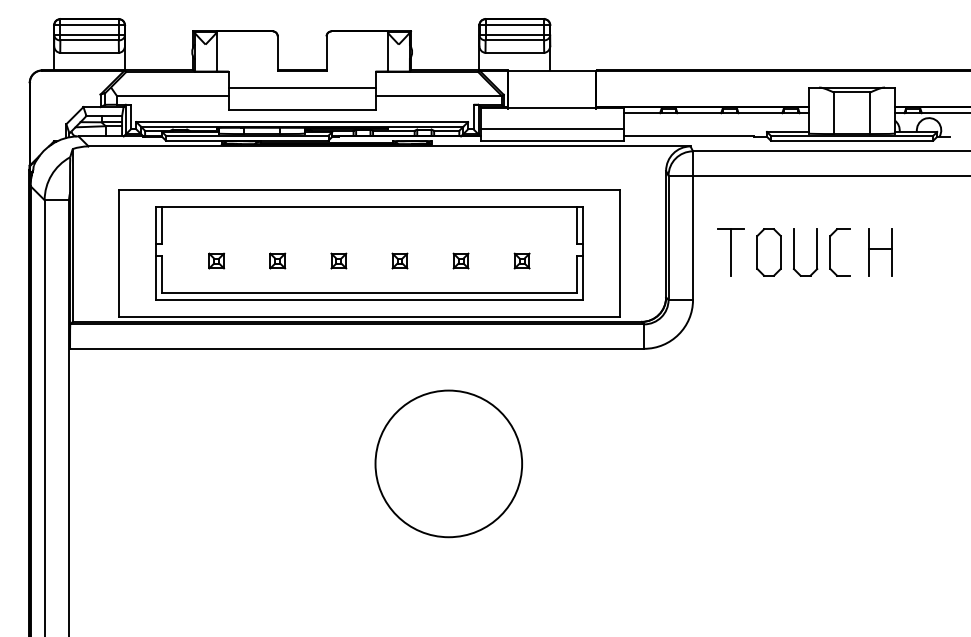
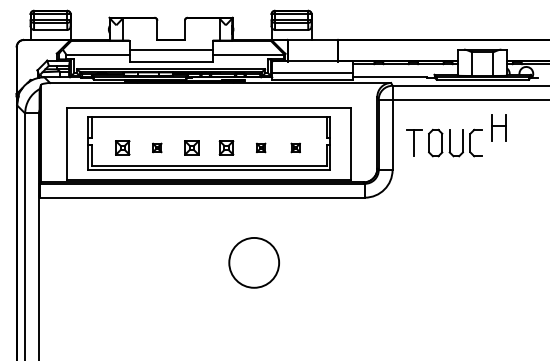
part: (879, 251) -> (498, 127), moved
part: (216, 260) -> (122, 147), size x1.6
part: (338, 260) -> (191, 147), size x1.6
part: (399, 260) -> (226, 147), size x1.6
circle: (447, 463) -> (253, 262), size x0.6

